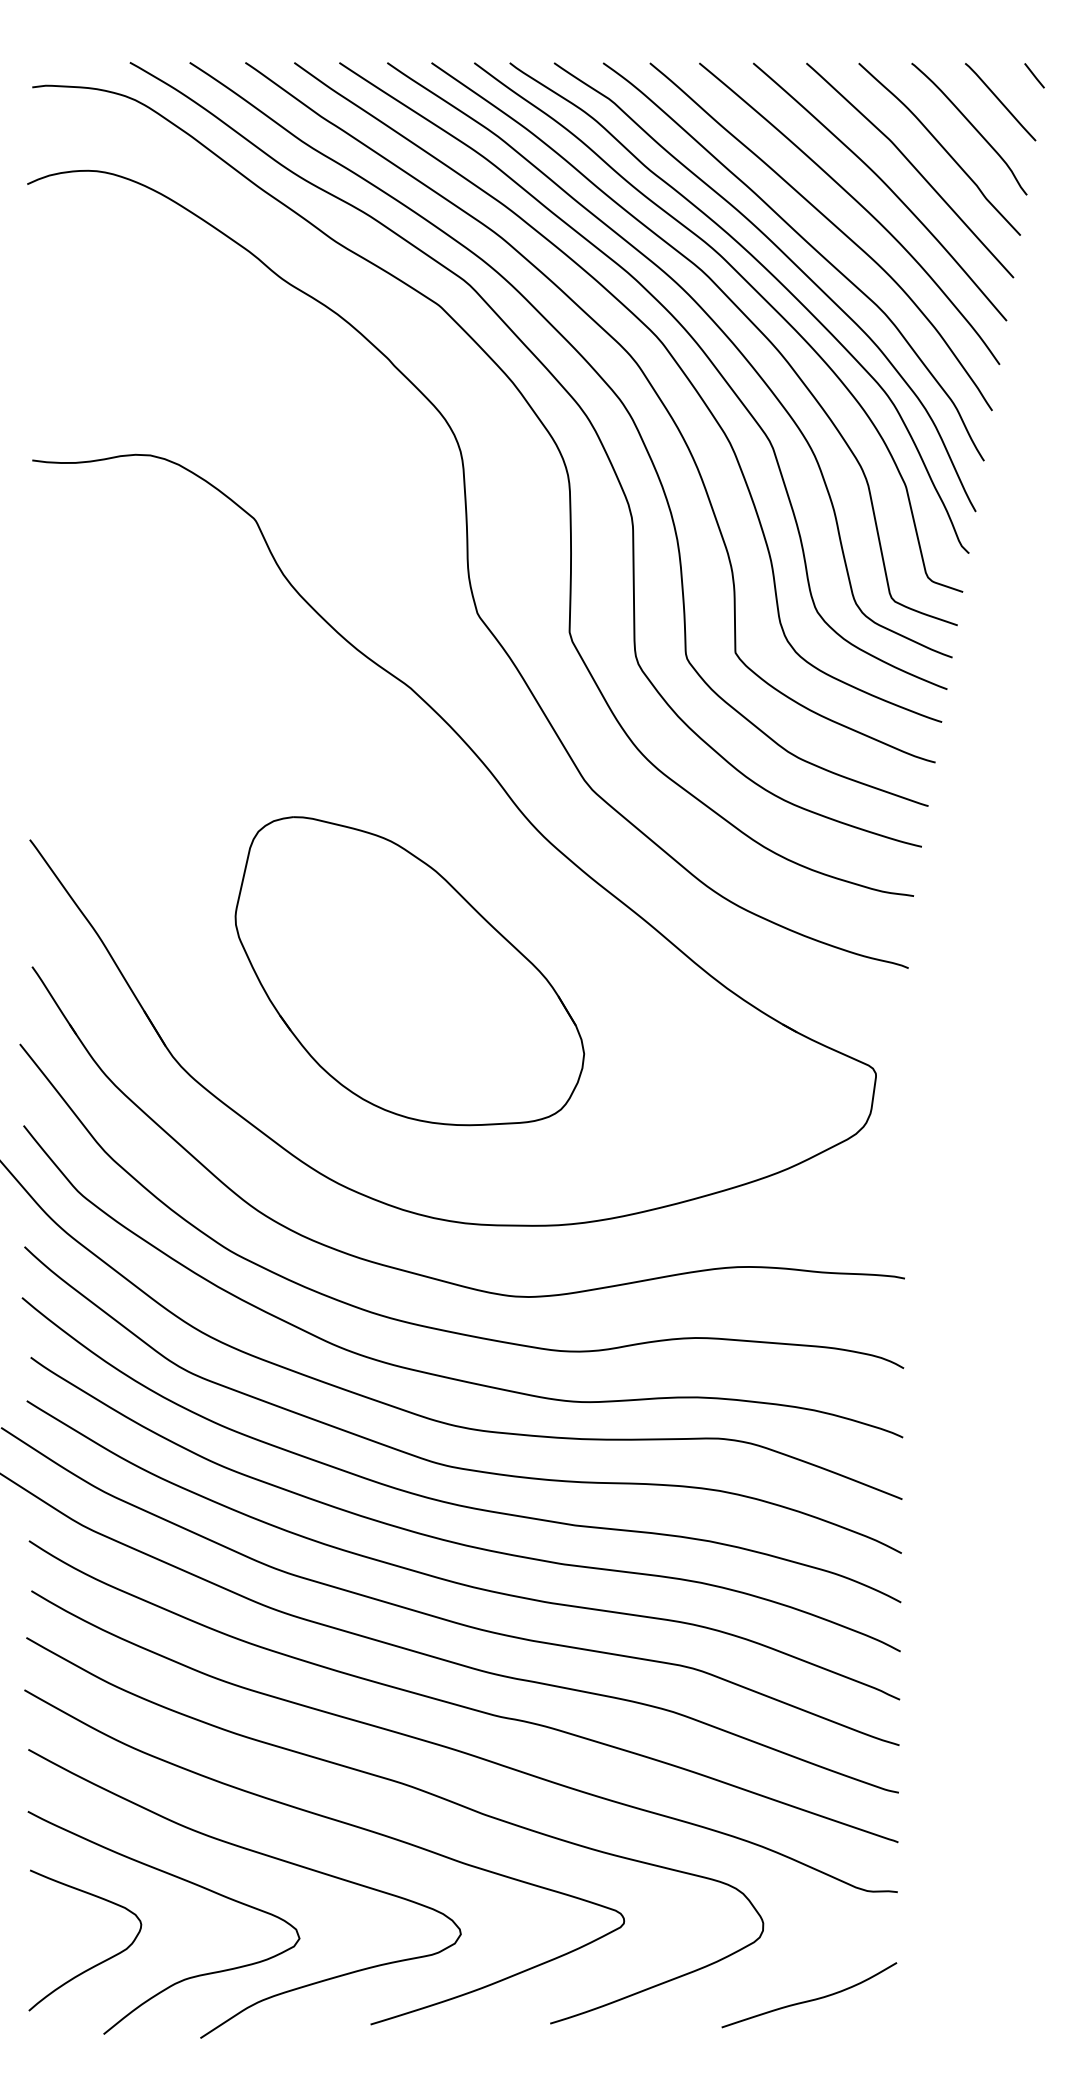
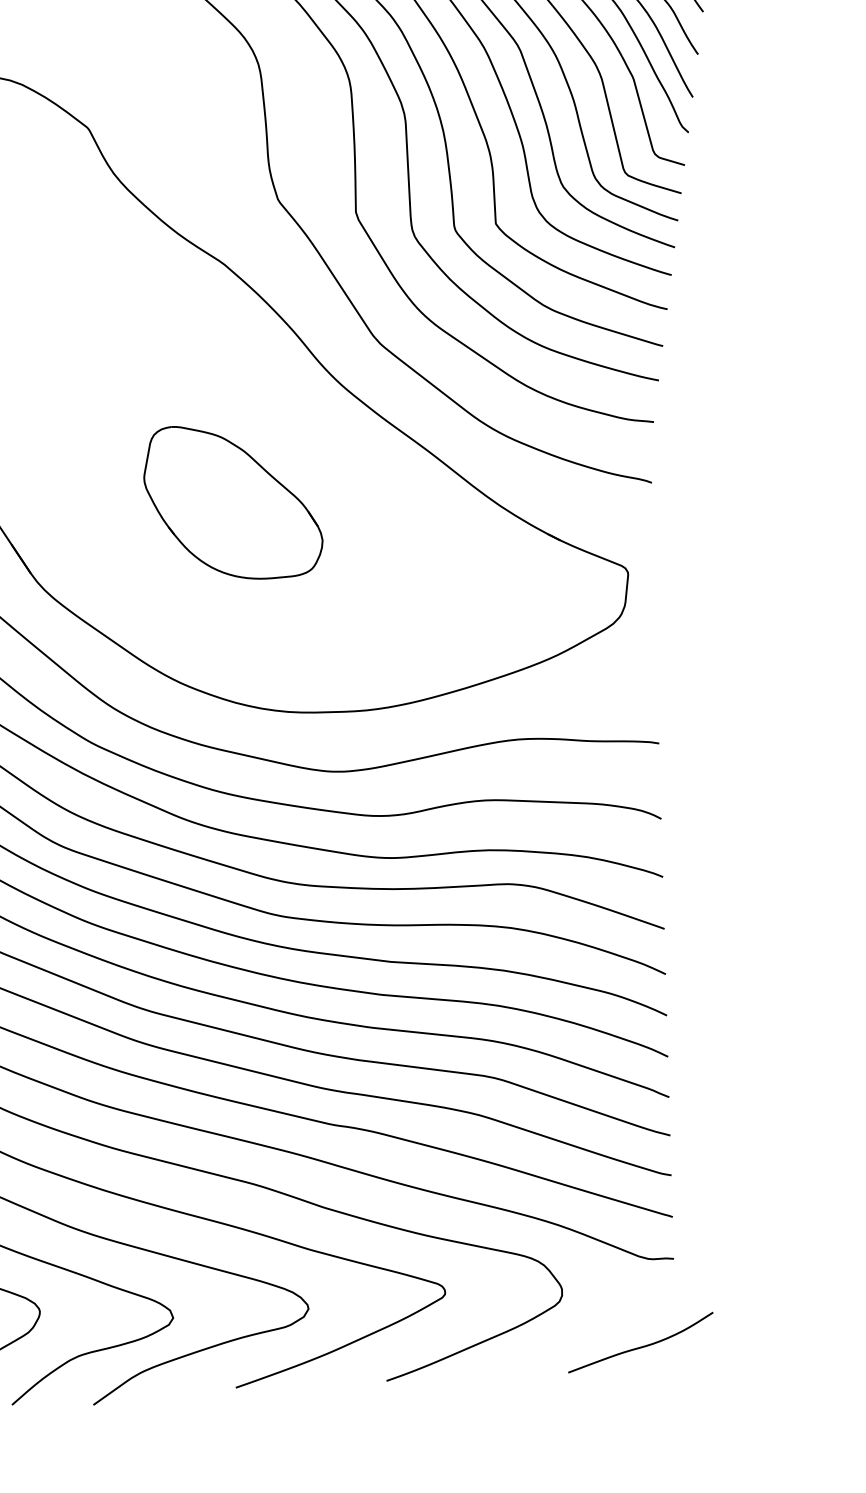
part: (409, 971) -> (232, 502), size x0.6
curve: (810, 1999) -> (641, 1346), moved

